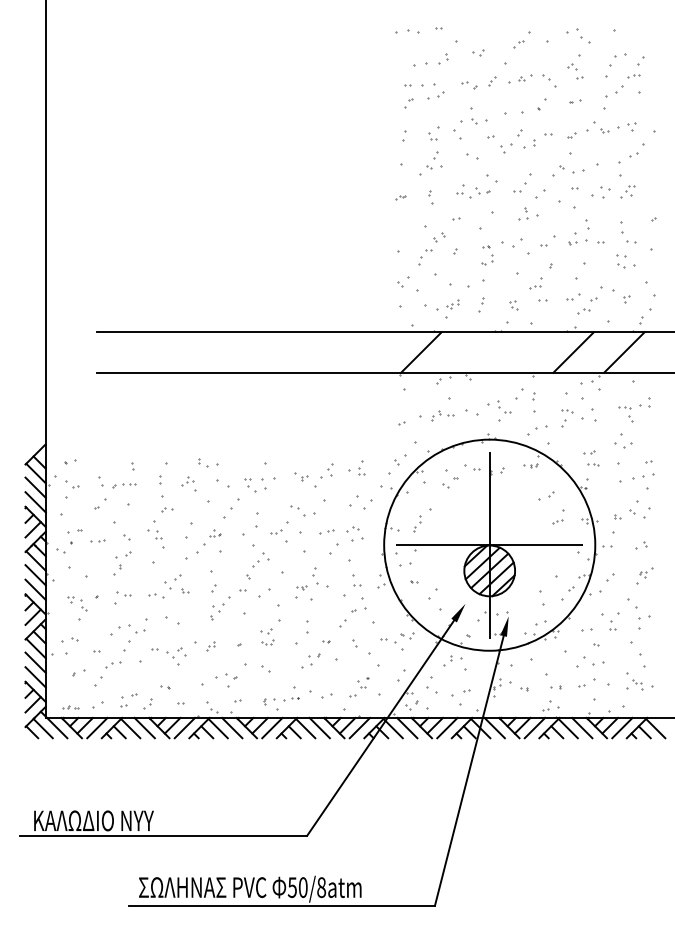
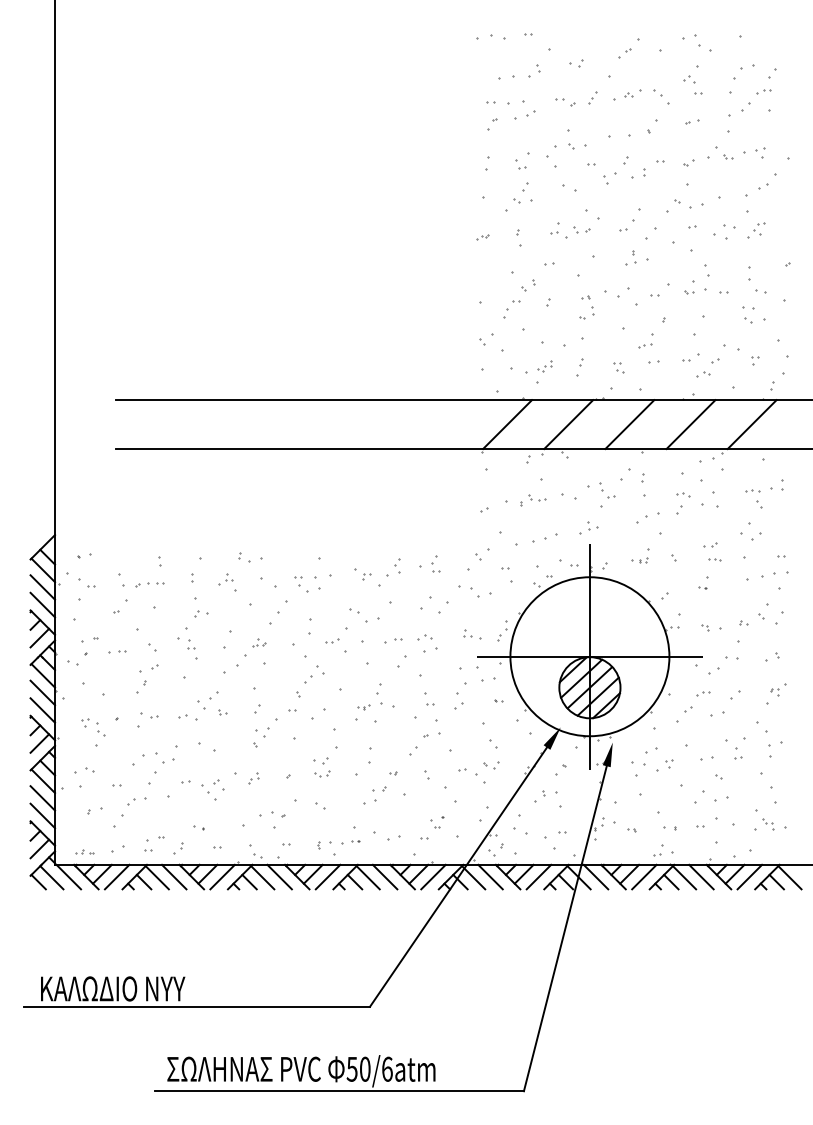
line: (471, 352) -> (568, 424), added
line: (522, 352) -> (629, 424), added
circle: (489, 545) -> (589, 656), size x0.62
text: (321, 886) -> (387, 1068), 50/8atm -> 50/6atm

